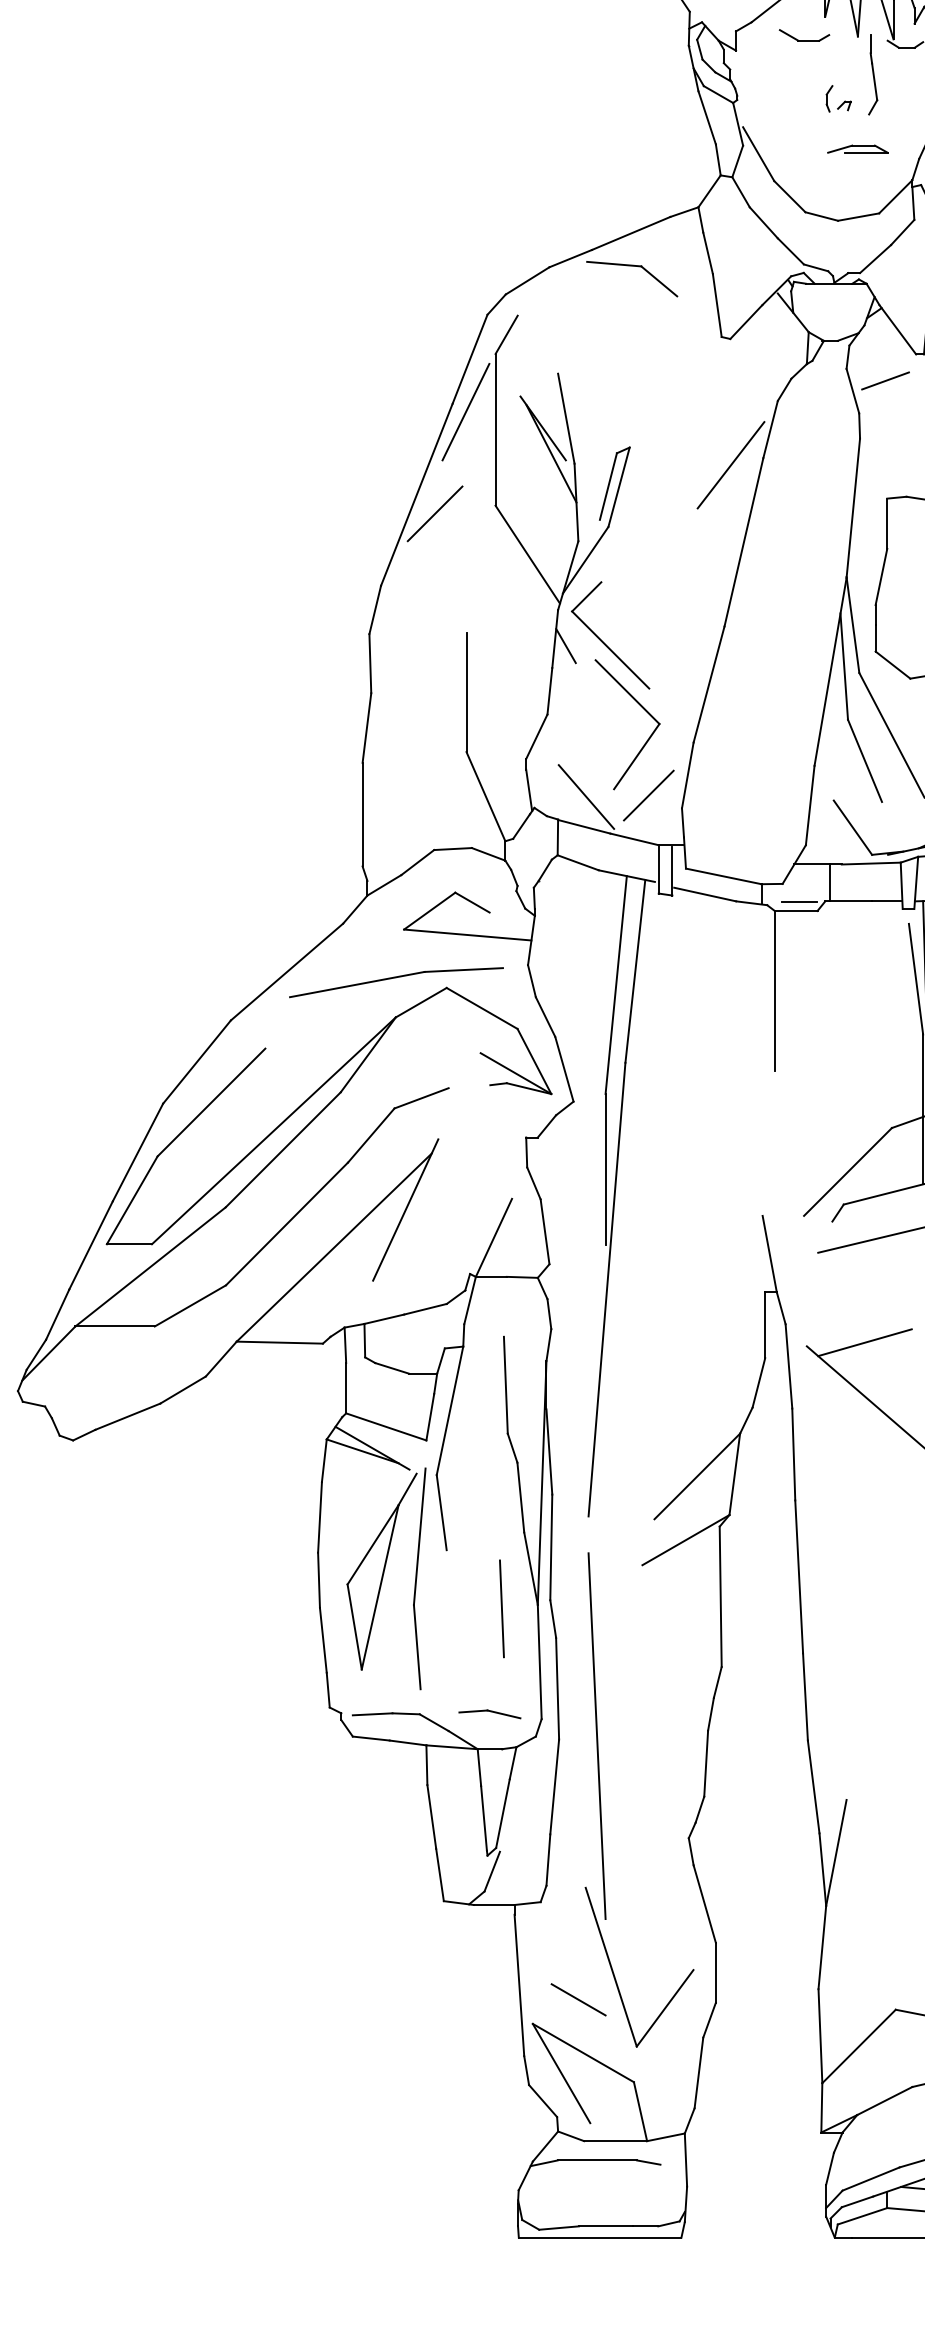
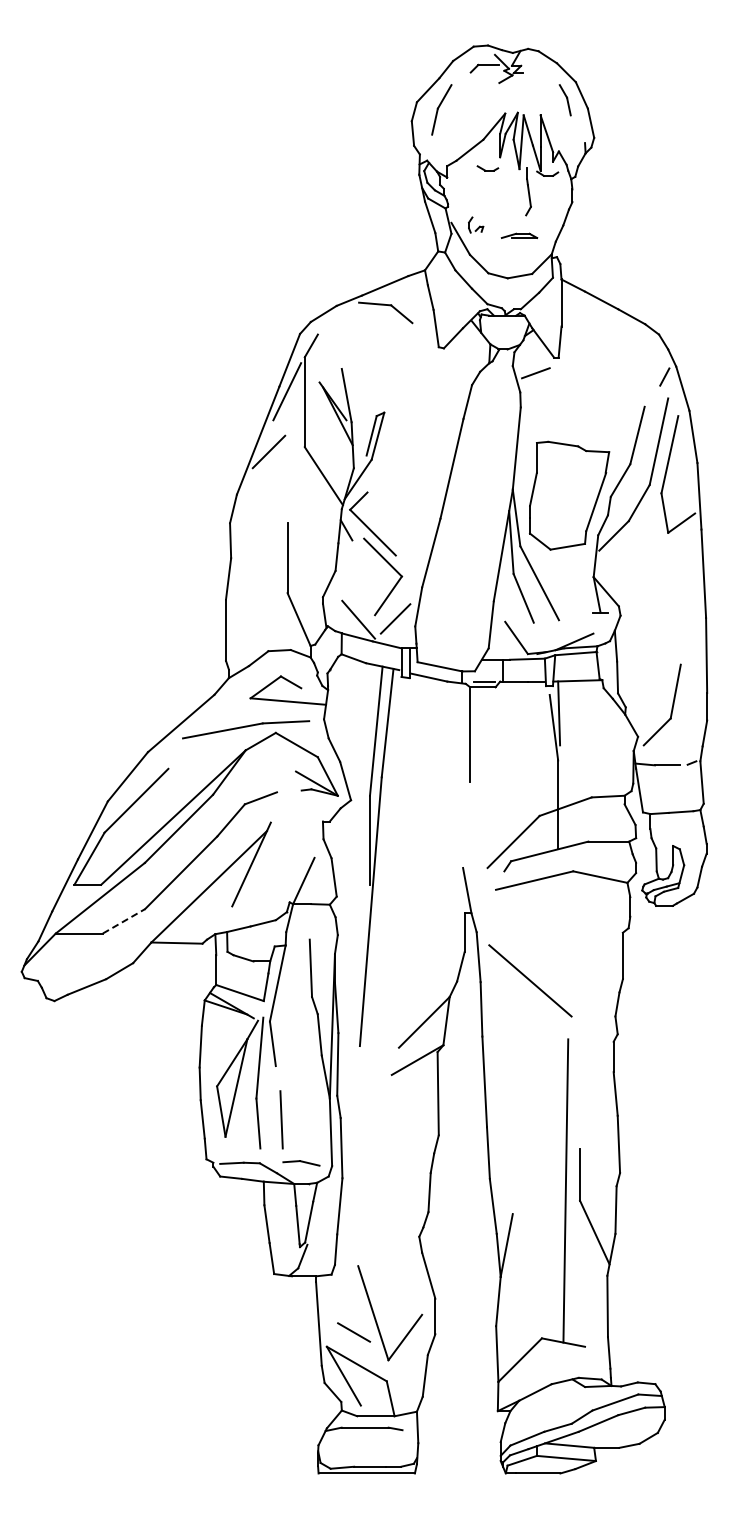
part: (803, 35) -> (487, 168), size x0.7
part: (839, 97) -> (476, 224), moved
line: (731, 464) -> (444, 422), removed
line: (191, 1306) -> (124, 921), solid -> dashed
line: (864, 1343) -> (523, 943), removed
line: (501, 1608) -> (281, 1119), moved
line: (596, 1734) -> (364, 1175), removed

